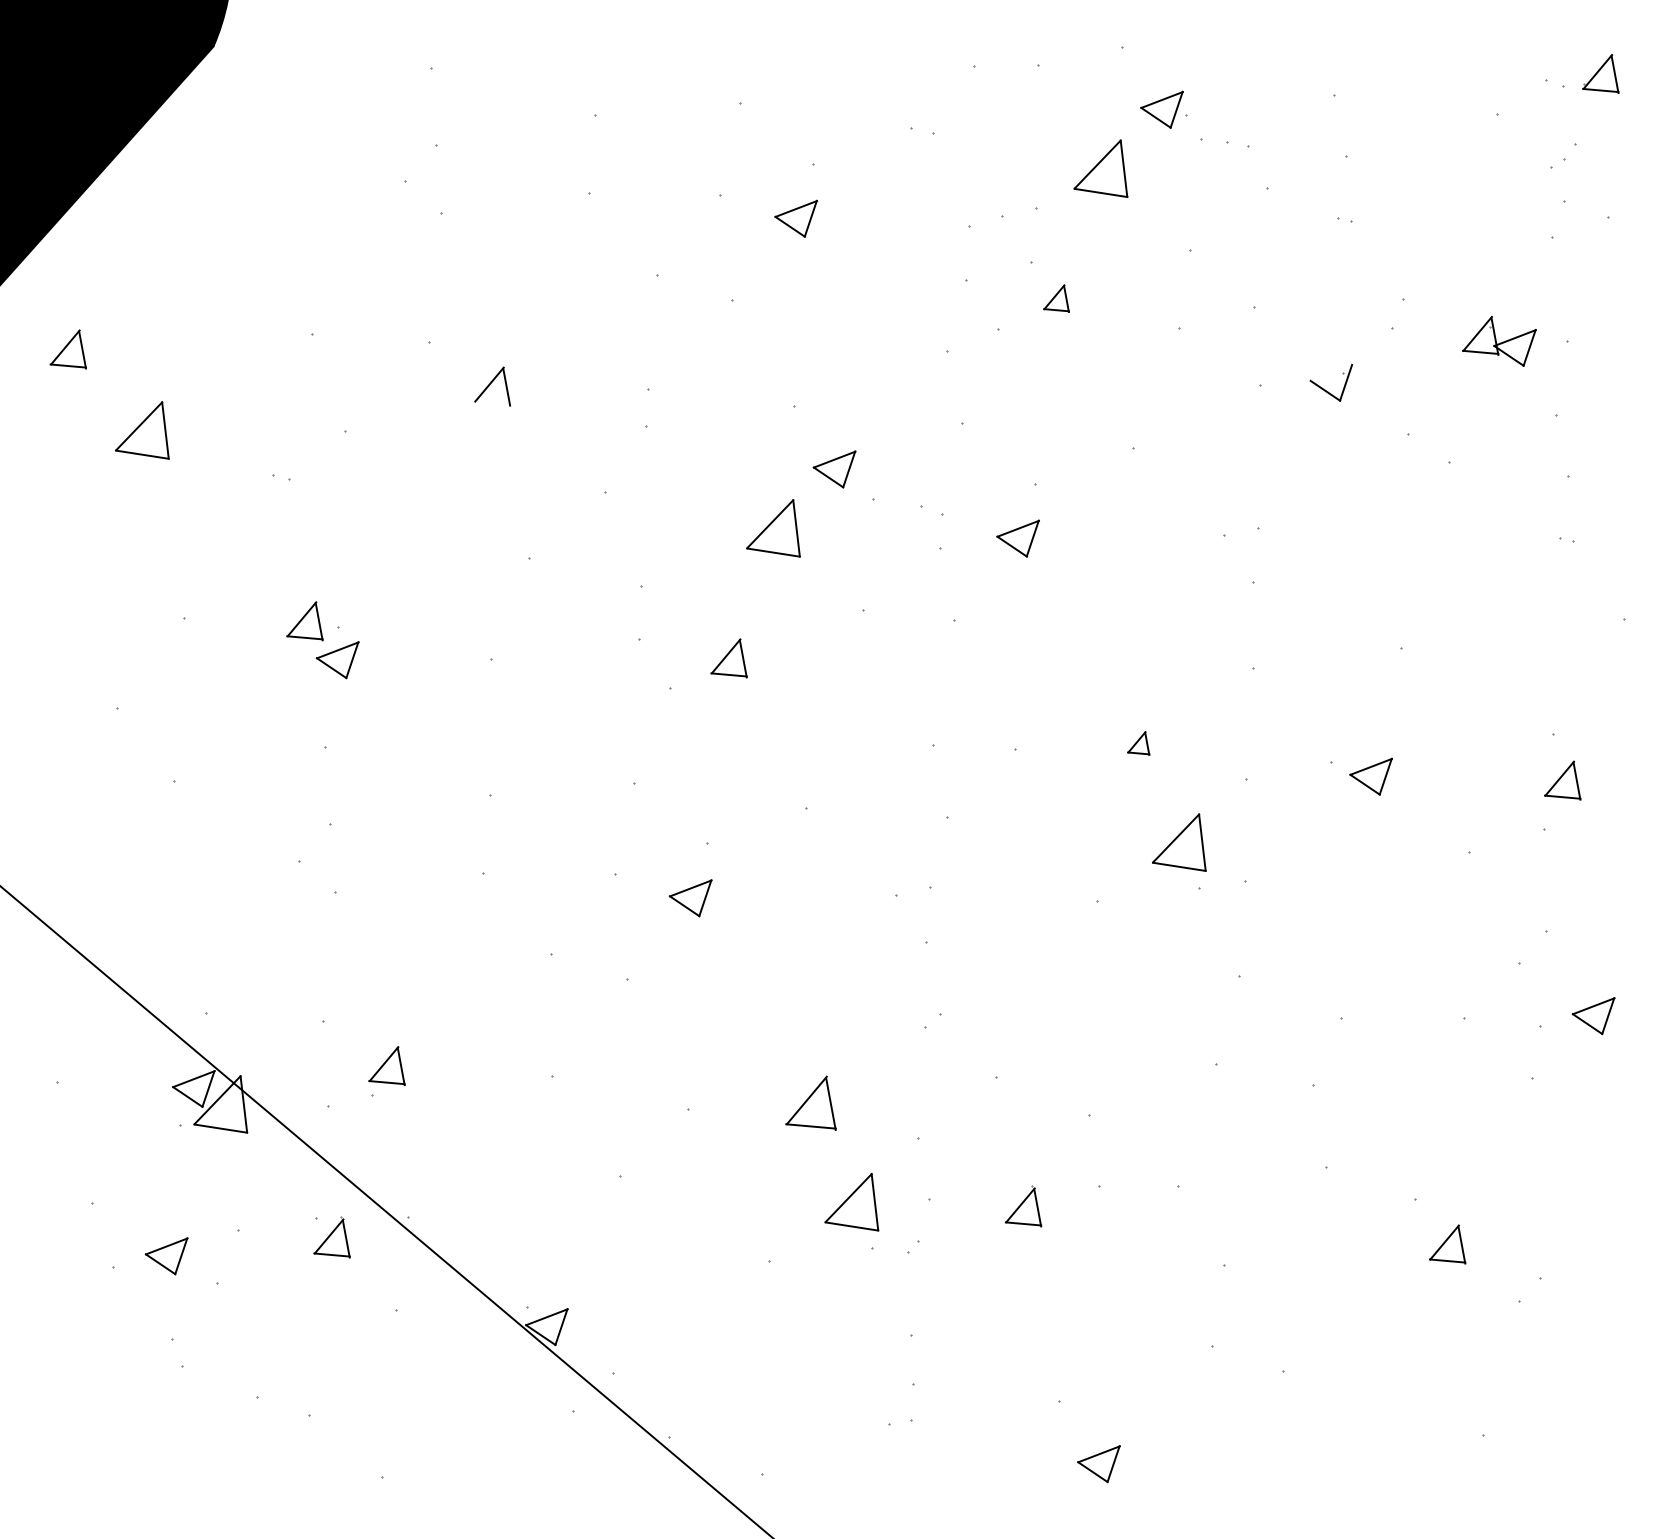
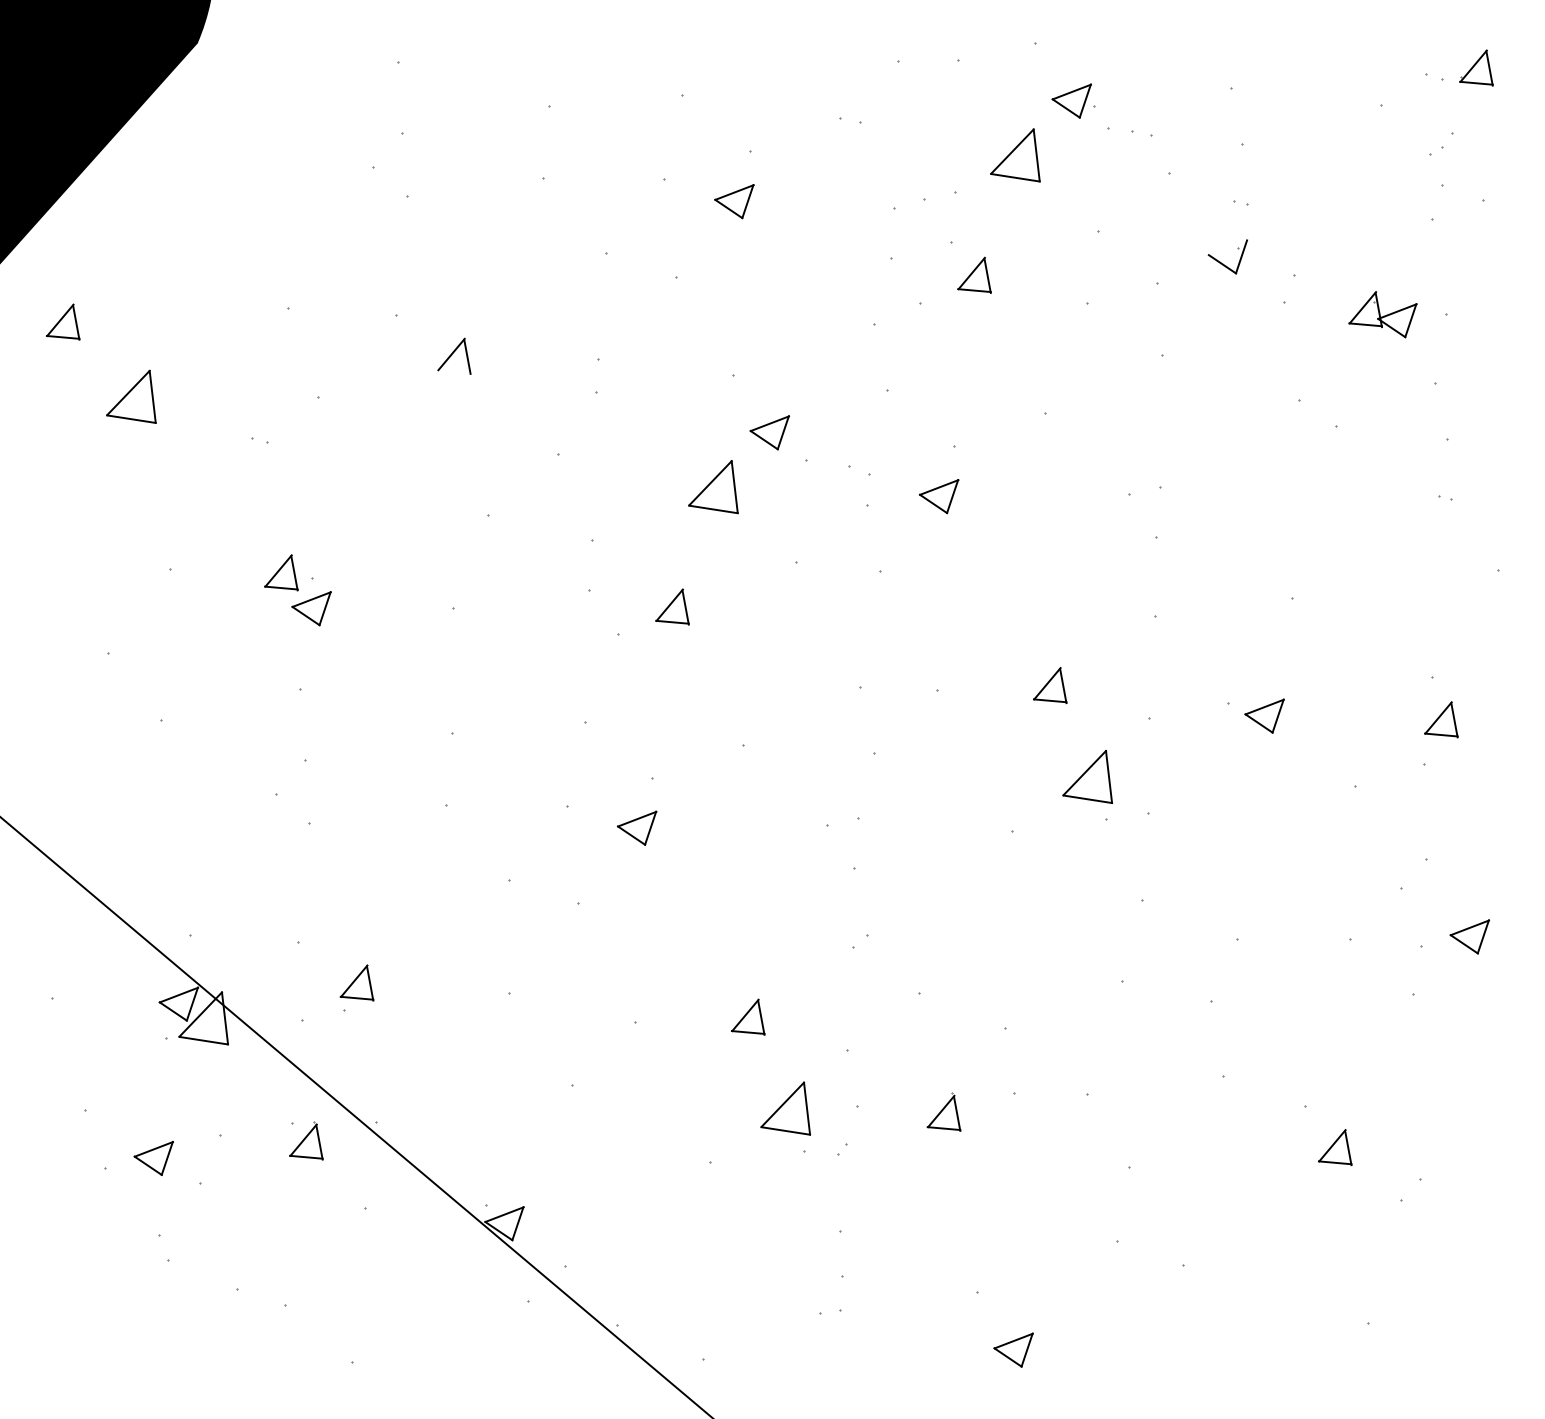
part: (1056, 297) -> (974, 274), size x1.43
part: (1326, 389) -> (1223, 263), moved
part: (1138, 743) -> (1050, 685), size x1.67
part: (811, 1102) -> (748, 1016), size x0.71

